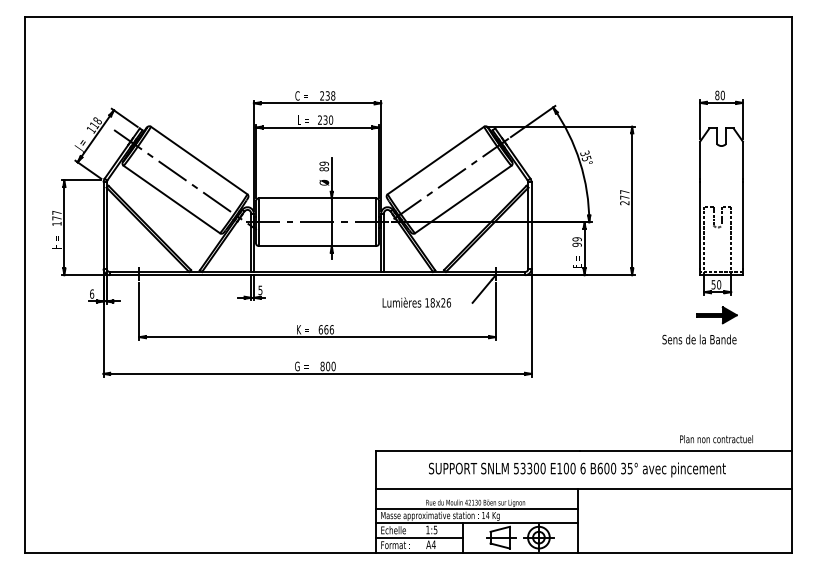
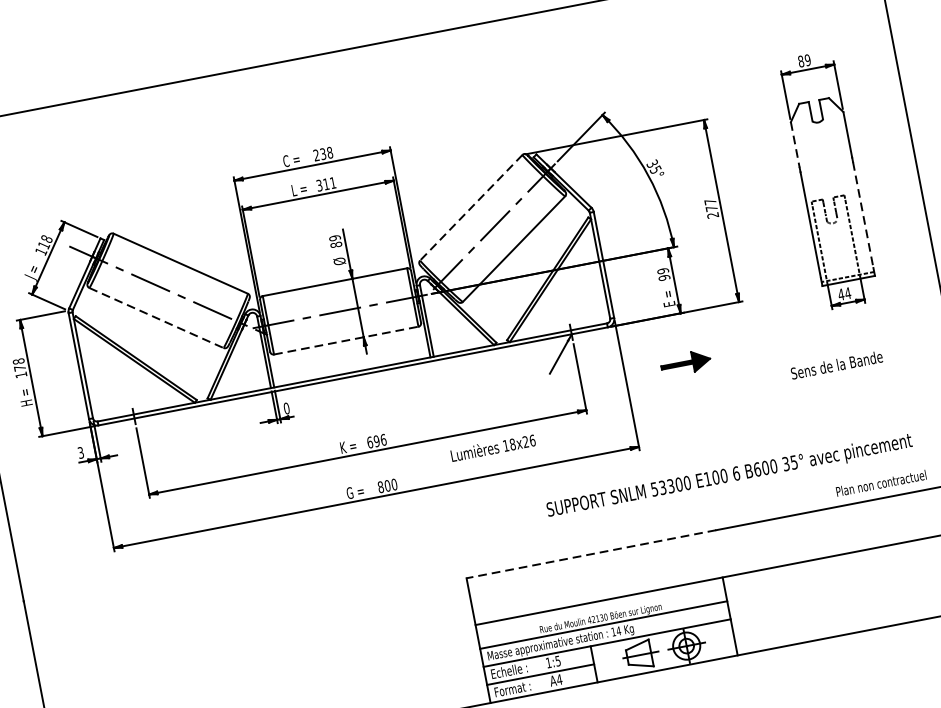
text: (722, 95) -> (807, 60), 80 -> 89
text: (325, 119) -> (326, 183), 230 -> 311
line: (435, 160) -> (470, 207), solid -> dashed
line: (700, 160) -> (795, 145), solid -> dashed
line: (171, 199) -> (156, 318), solid -> dashed
text: (56, 212) -> (18, 361), 177 -> 178
line: (742, 226) -> (862, 216), solid -> dashed
line: (317, 246) -> (346, 341), solid -> dashed
text: (716, 284) -> (844, 293), 50 -> 44
text: (260, 290) -> (286, 408), 5 -> 0
text: (92, 293) -> (81, 452), 6 -> 3
text: (416, 302) -> (492, 447), moved
part: (716, 315) -> (685, 363), moved
text: (326, 329) -> (376, 440), 666 -> 696
line: (477, 451) -> (590, 554), solid -> dashed
text: (577, 469) -> (729, 476), moved

